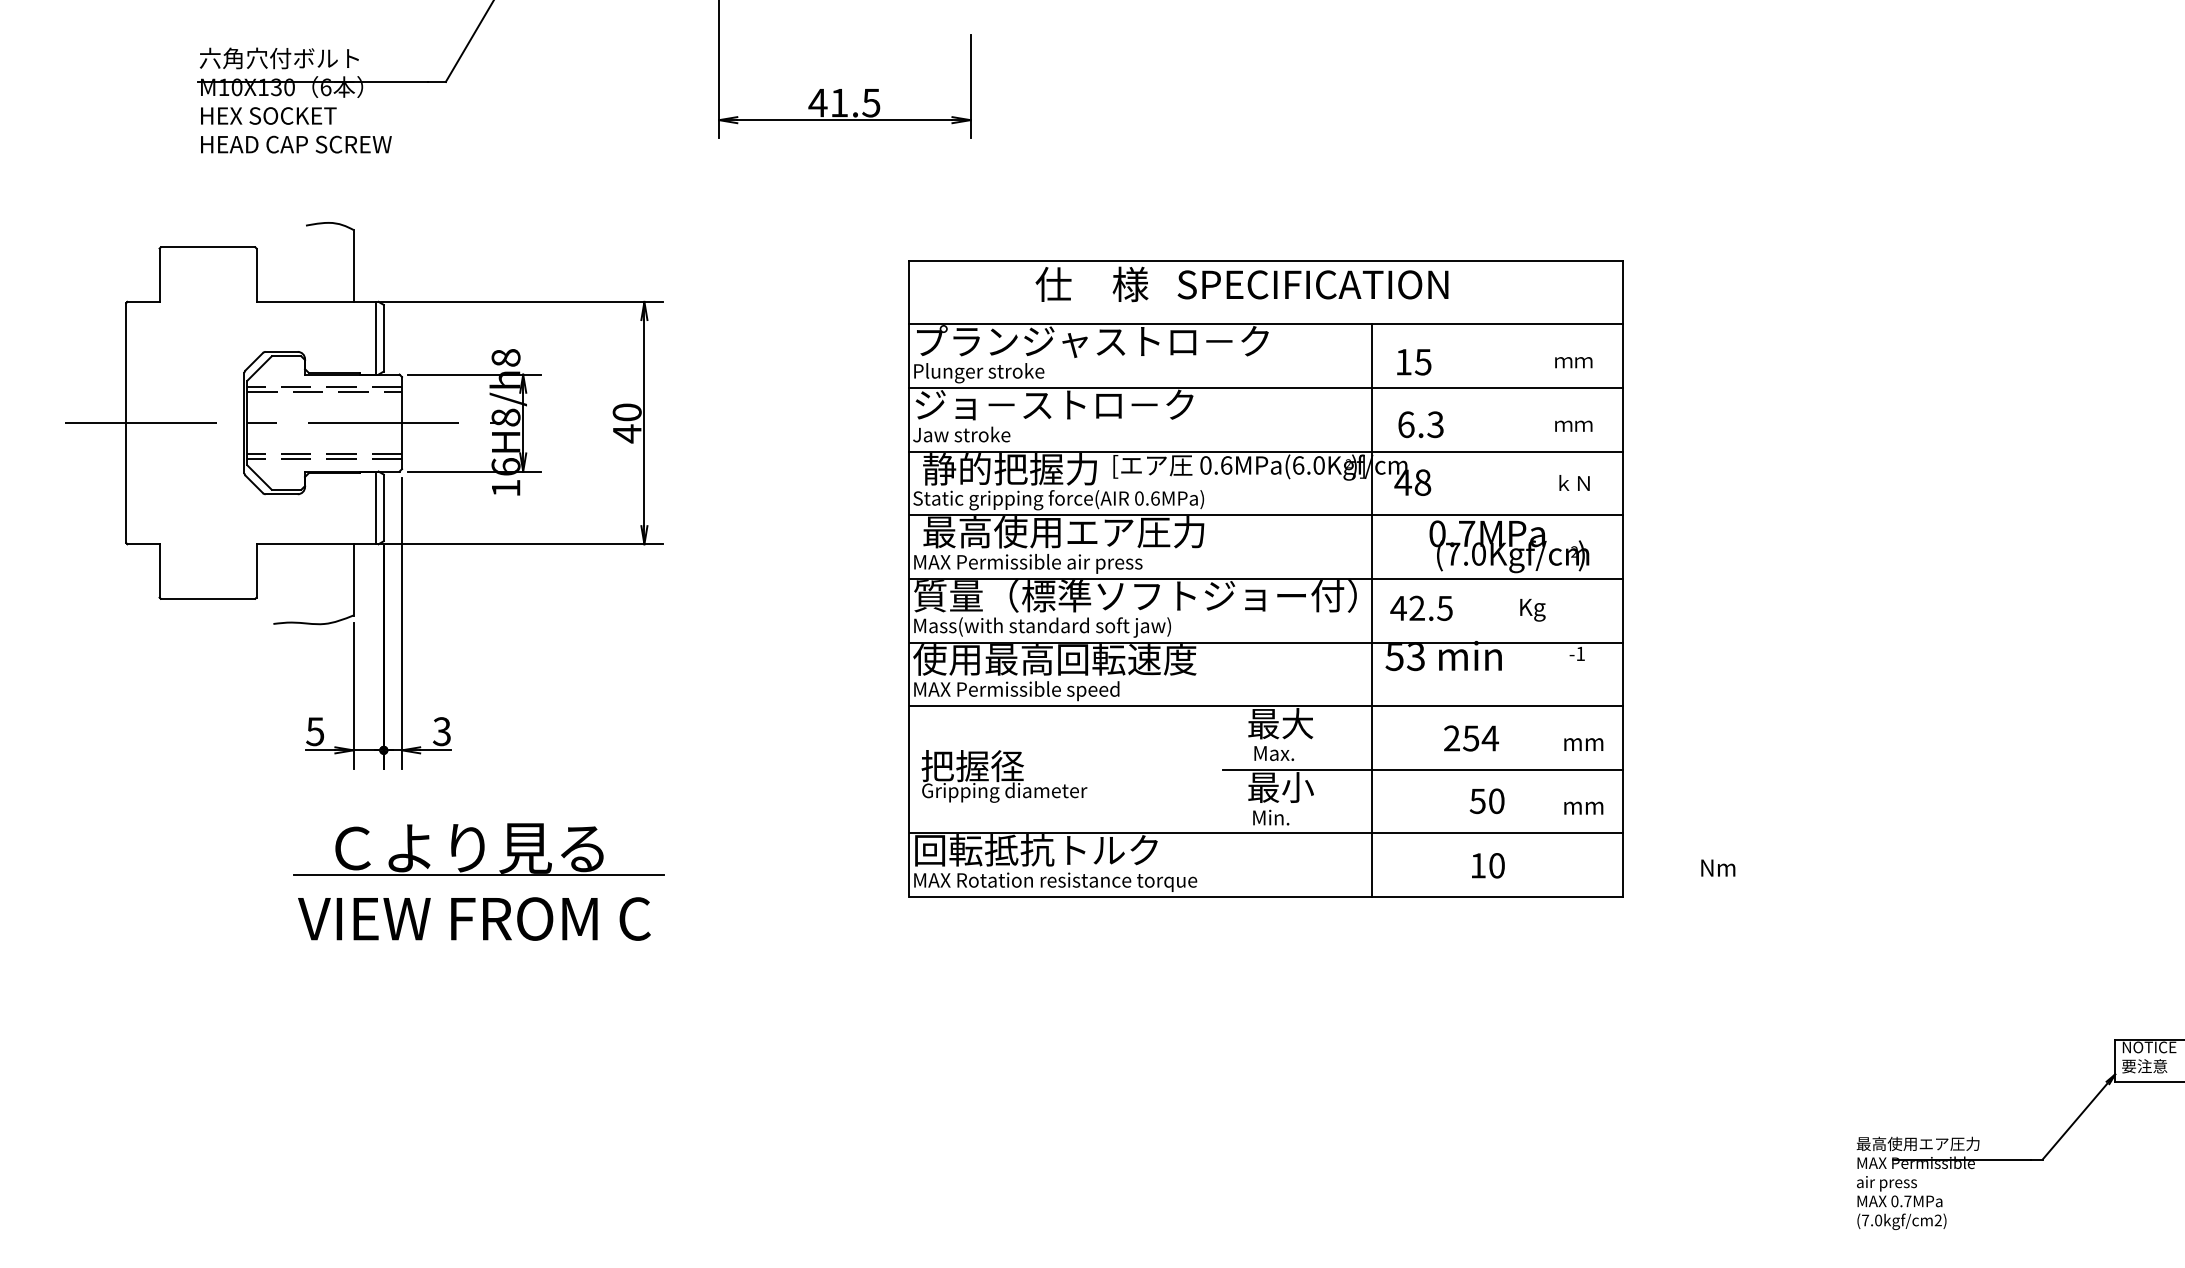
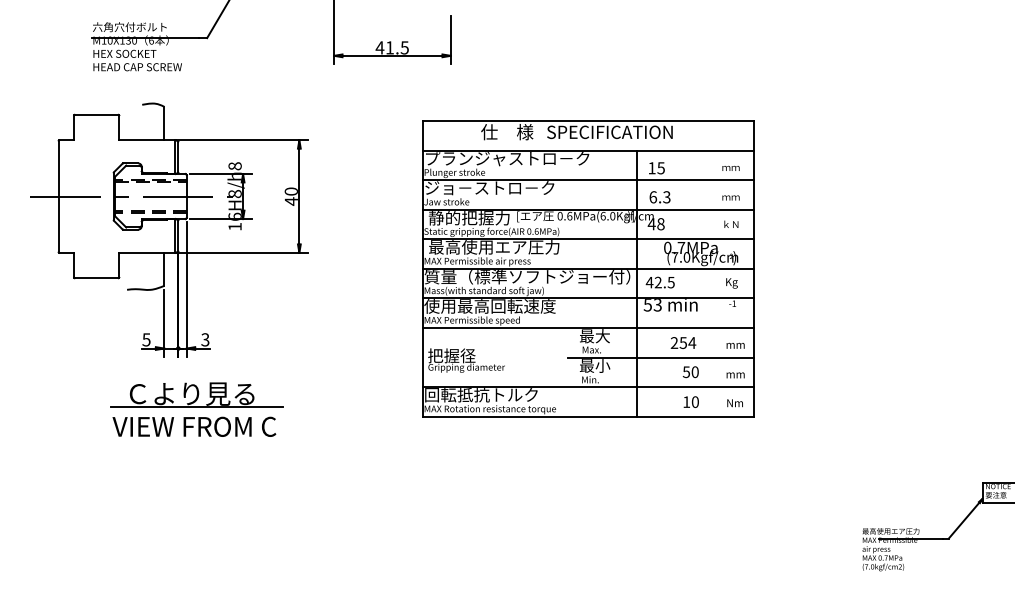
text: (1531, 610) -> (731, 283), moved
text: (1716, 868) -> (734, 403), moved
part: (478, 881) -> (196, 409), moved

